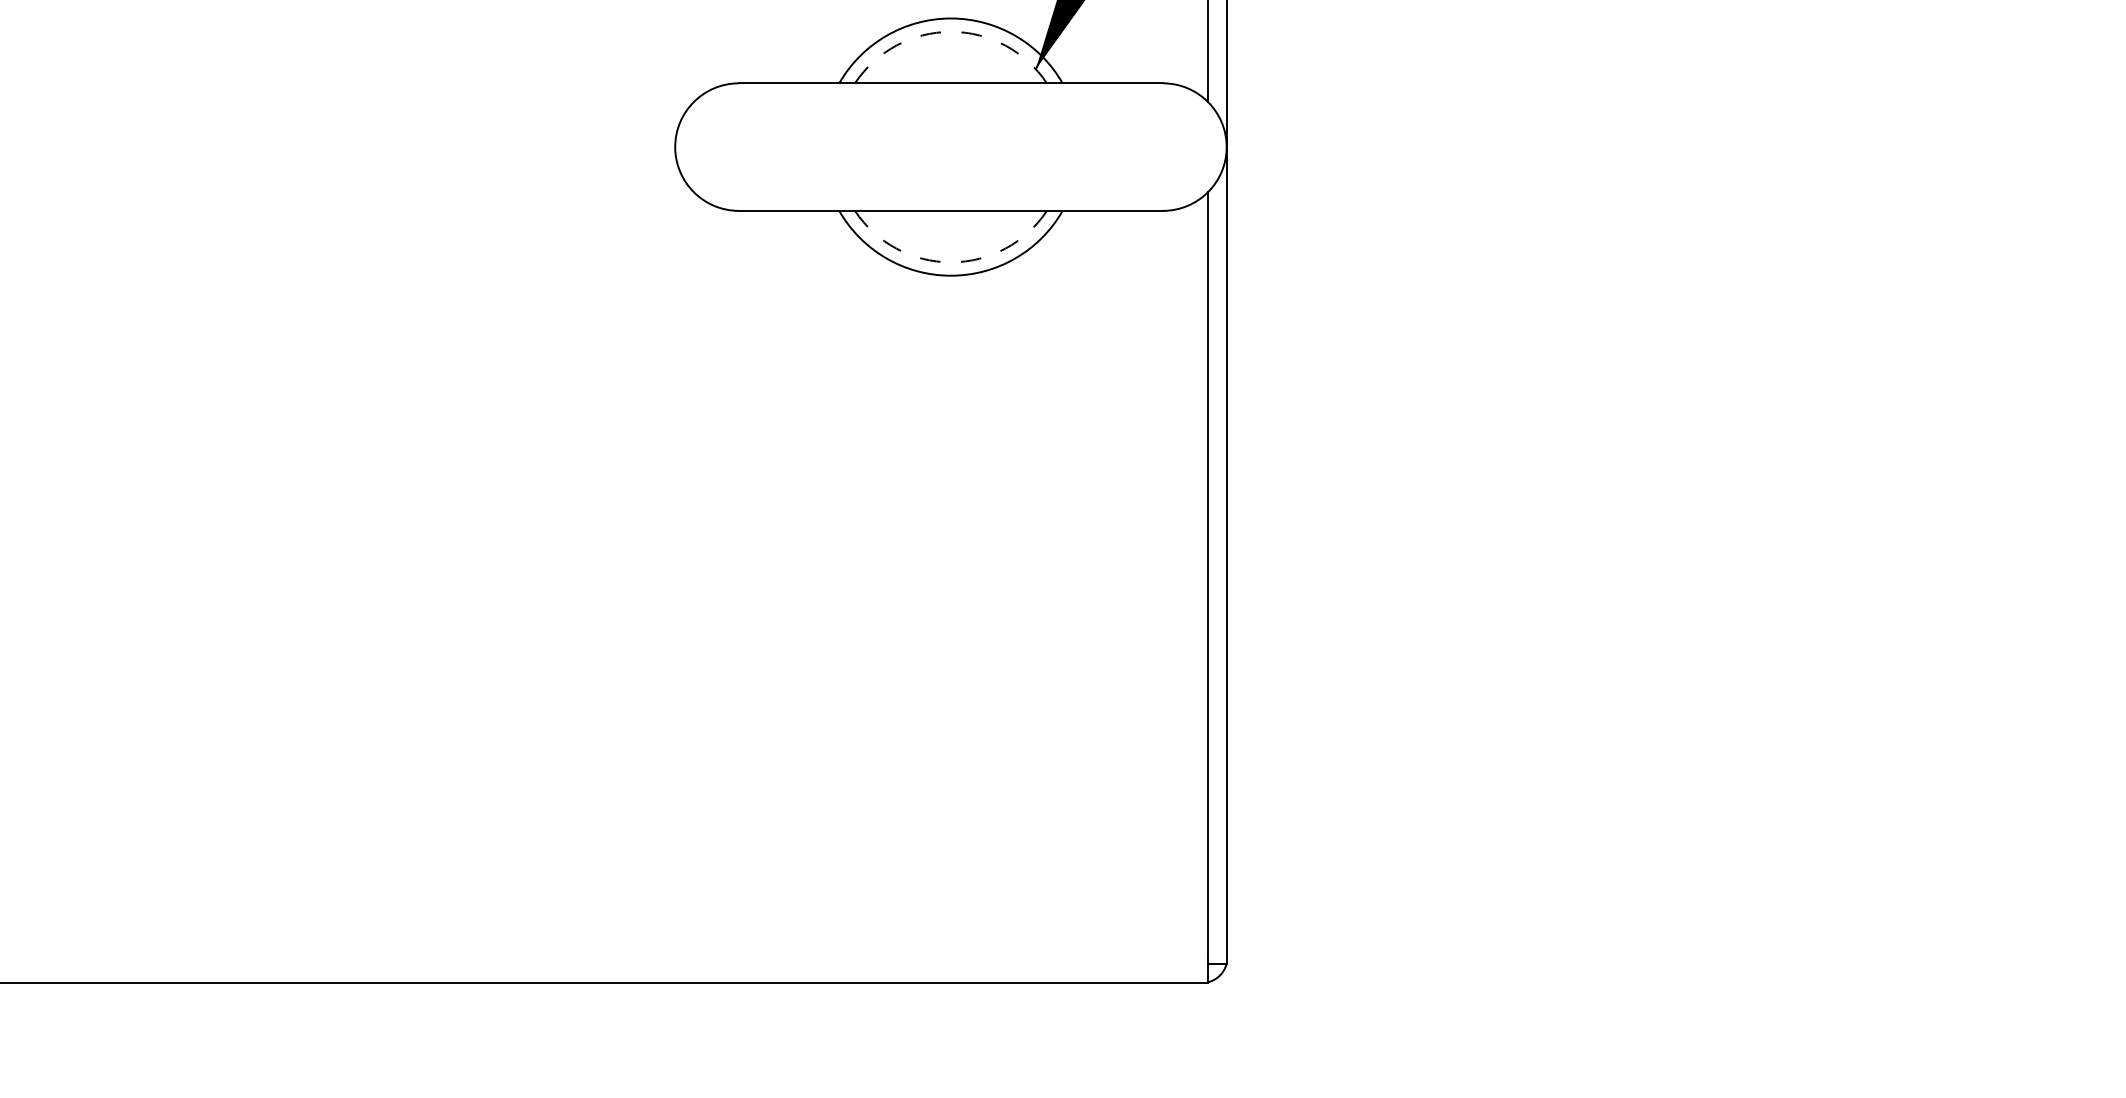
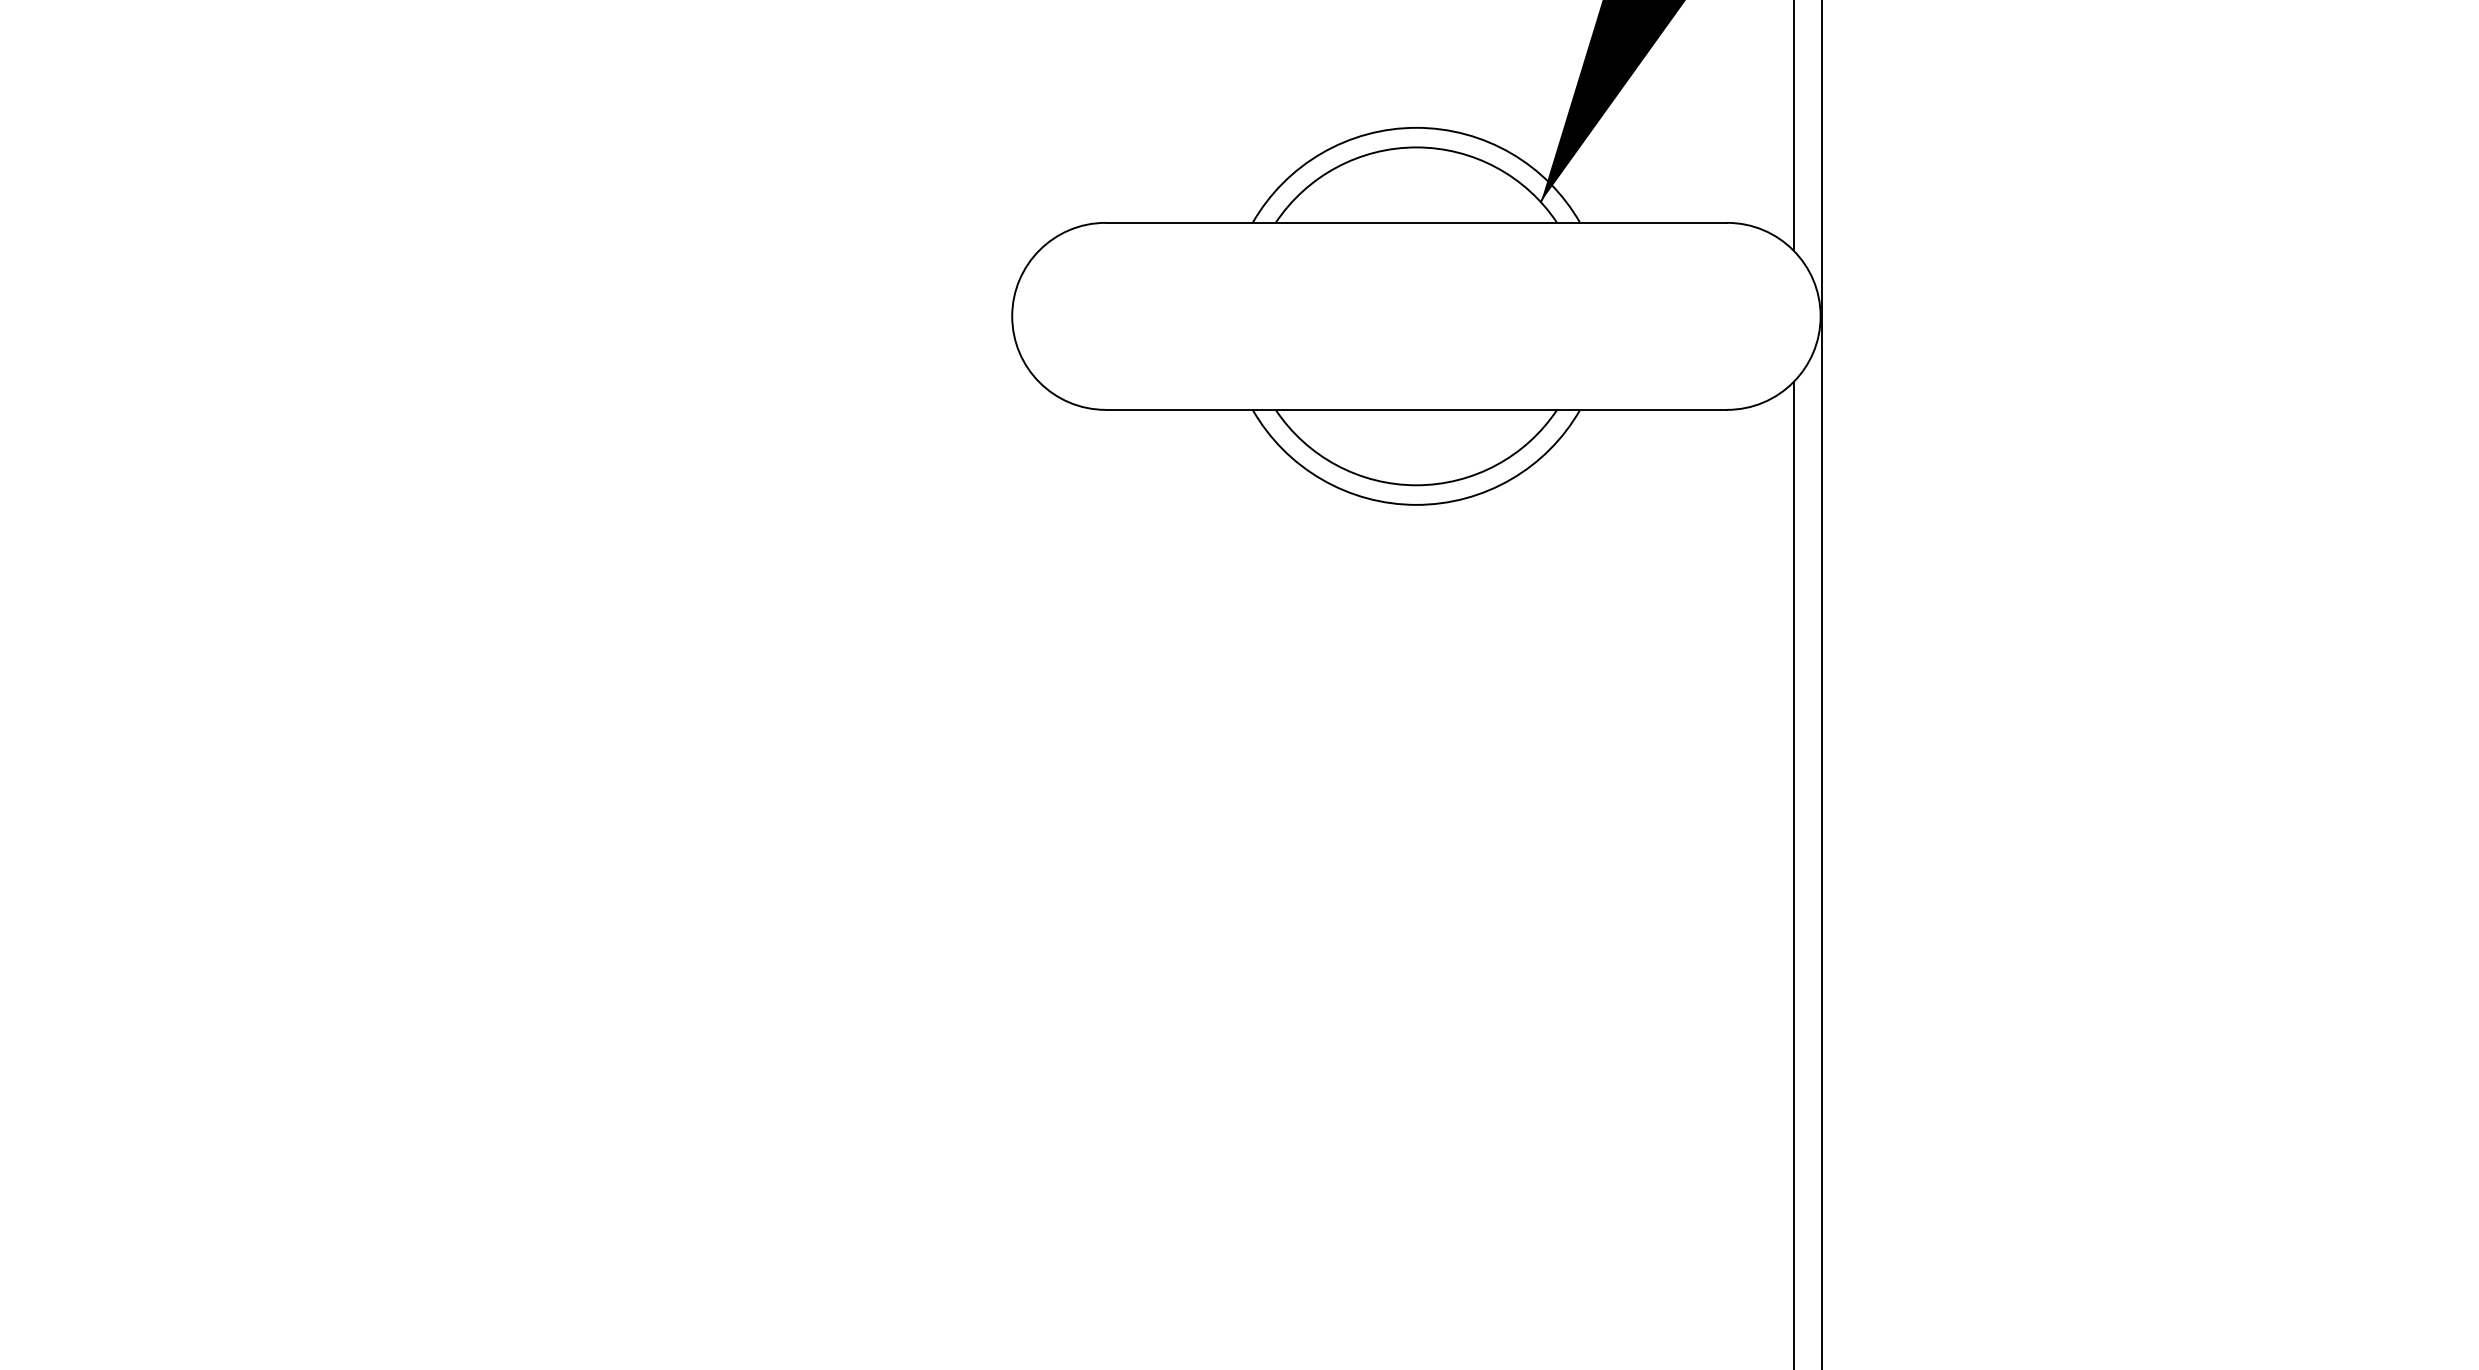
arc: (950, 31) -> (1415, 146), dashed -> solid
arc: (950, 262) -> (1415, 485), dashed -> solid

